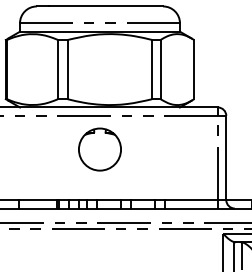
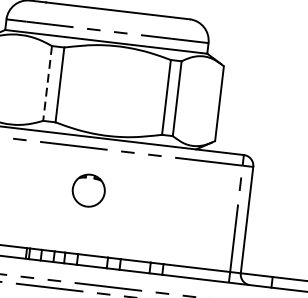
line: (57, 69) -> (47, 83), solid -> dashed
part: (99, 149) -> (88, 190), size x0.6

